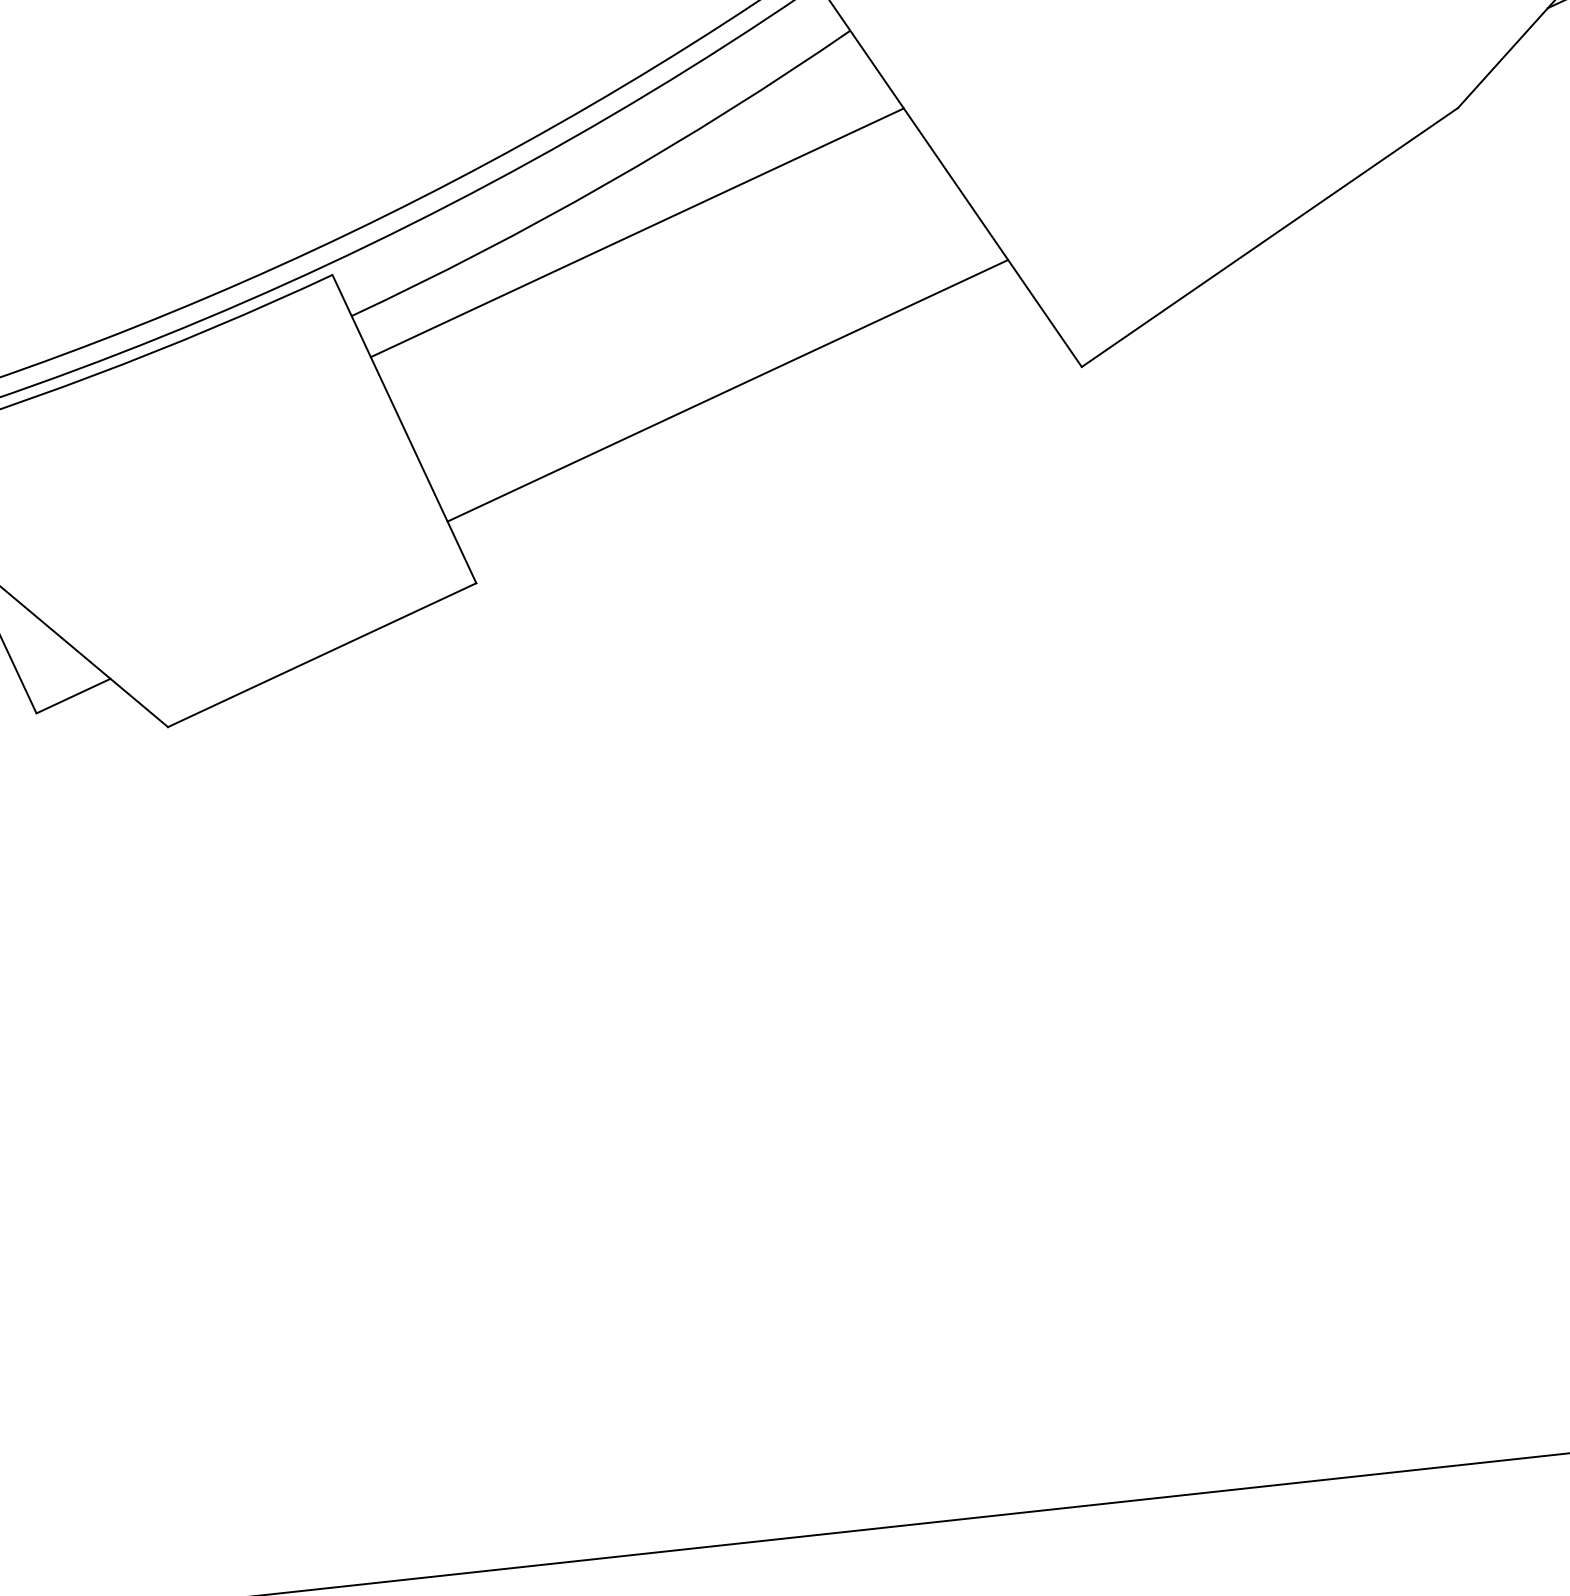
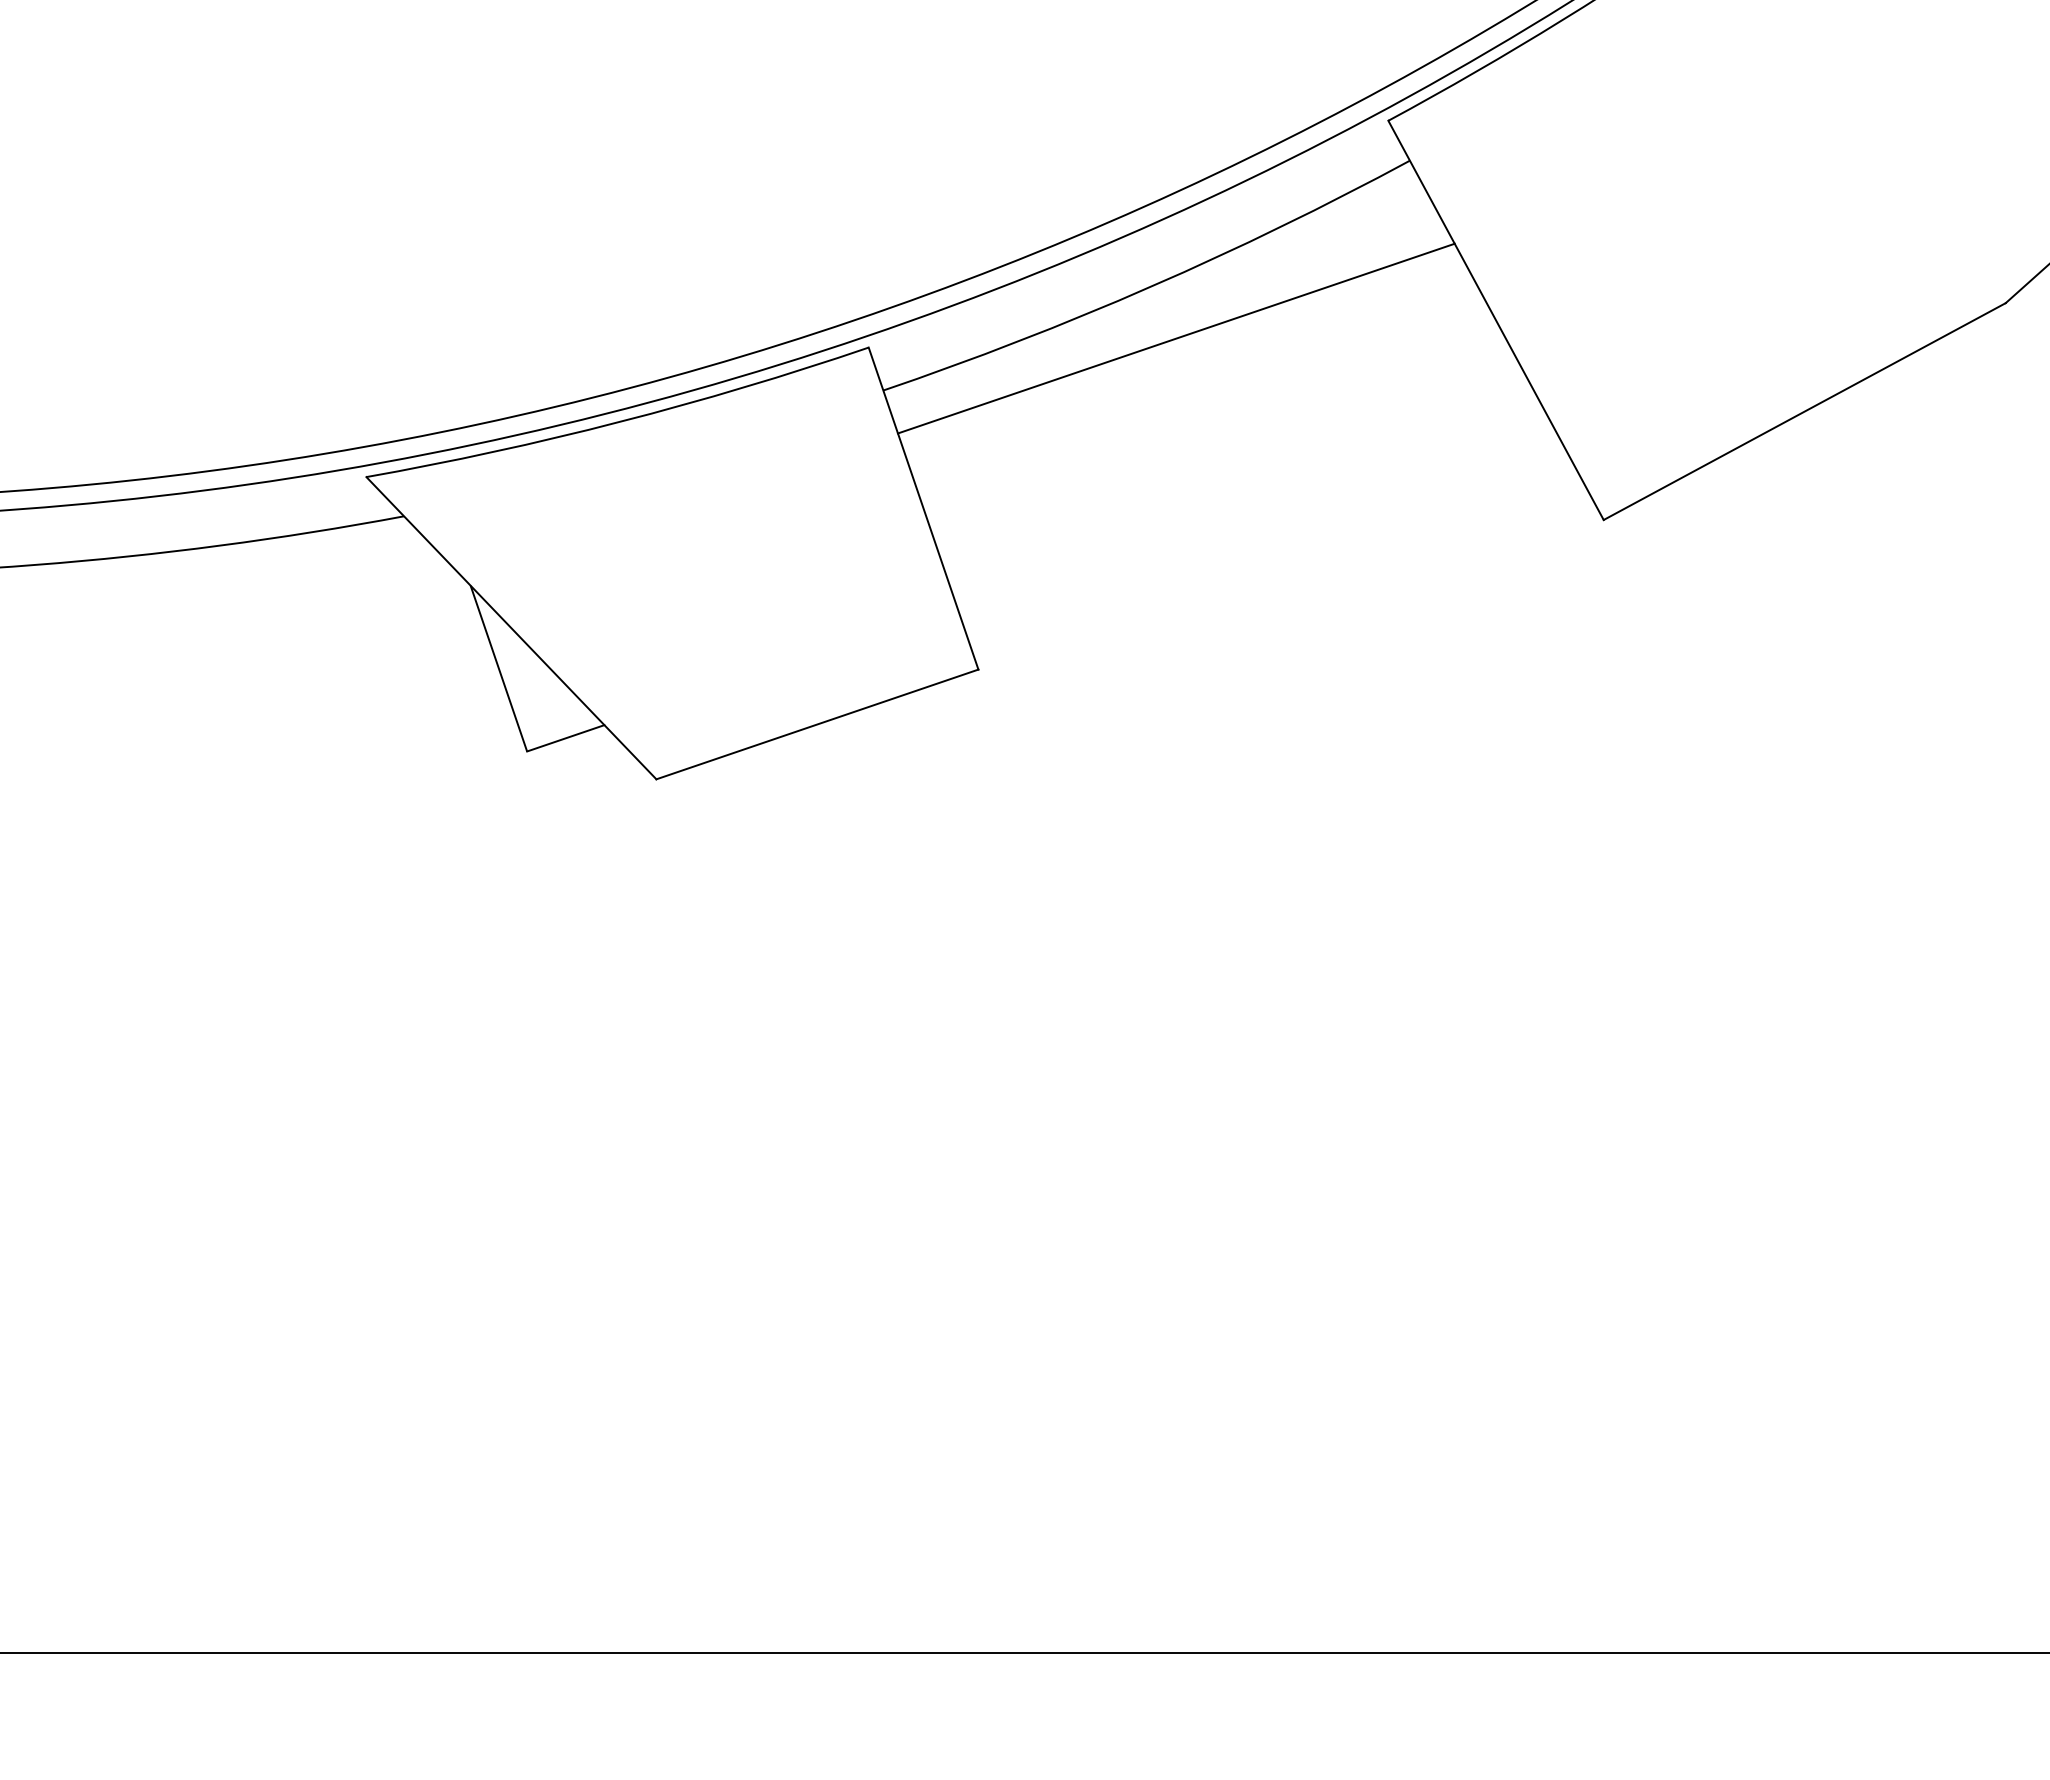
line: (728, 390) -> (1249, 505), removed

